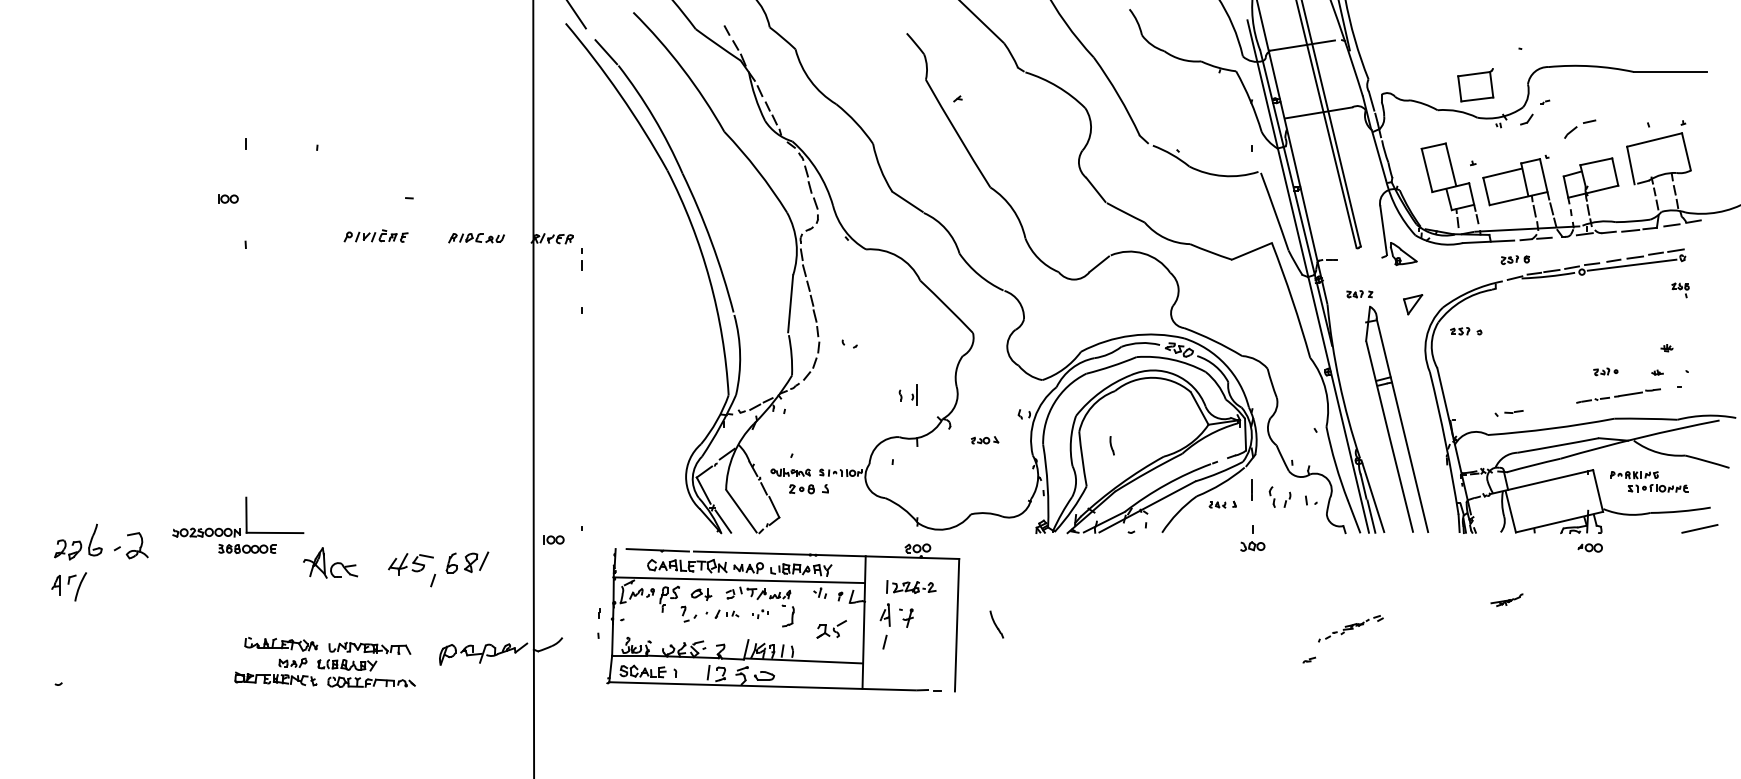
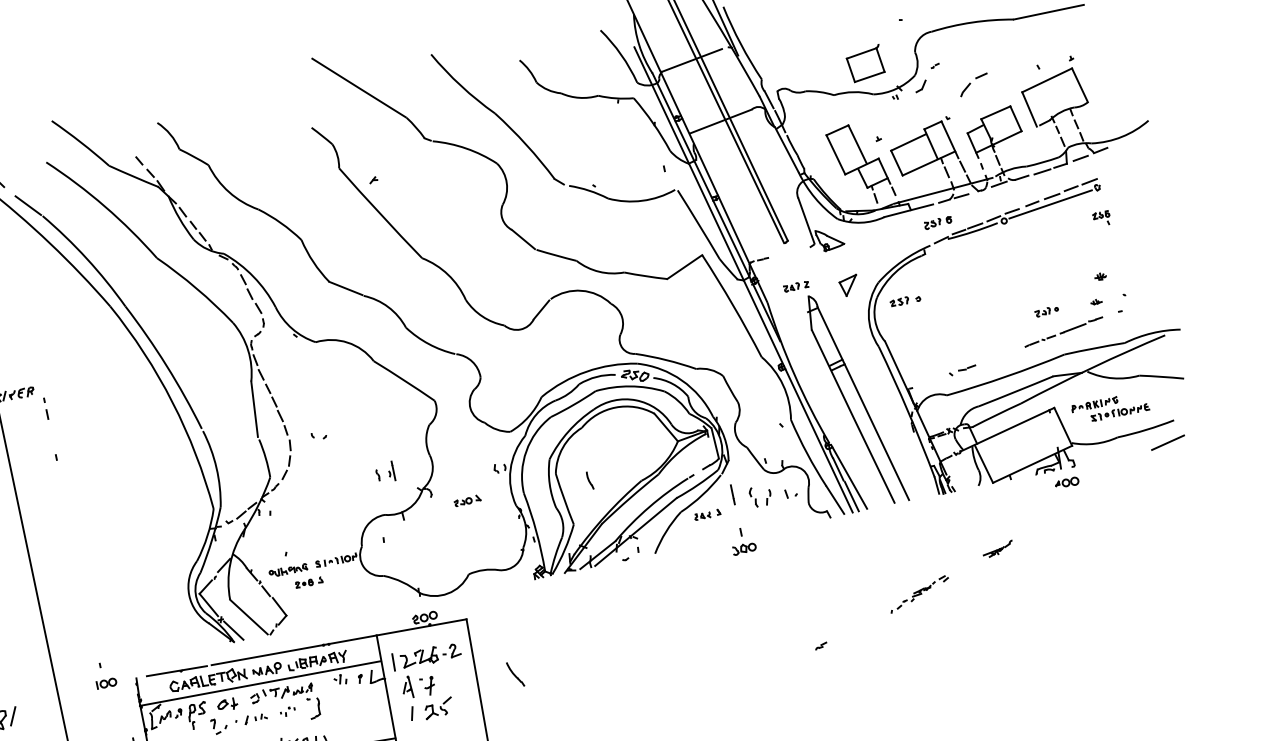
part: (808, 489) -> (308, 583), size x0.71
part: (553, 539) -> (106, 683), moved
part: (910, 586) -> (425, 655), size x1.43
part: (1350, 628) -> (919, 594), moved
part: (831, 629) -> (438, 708), moved

